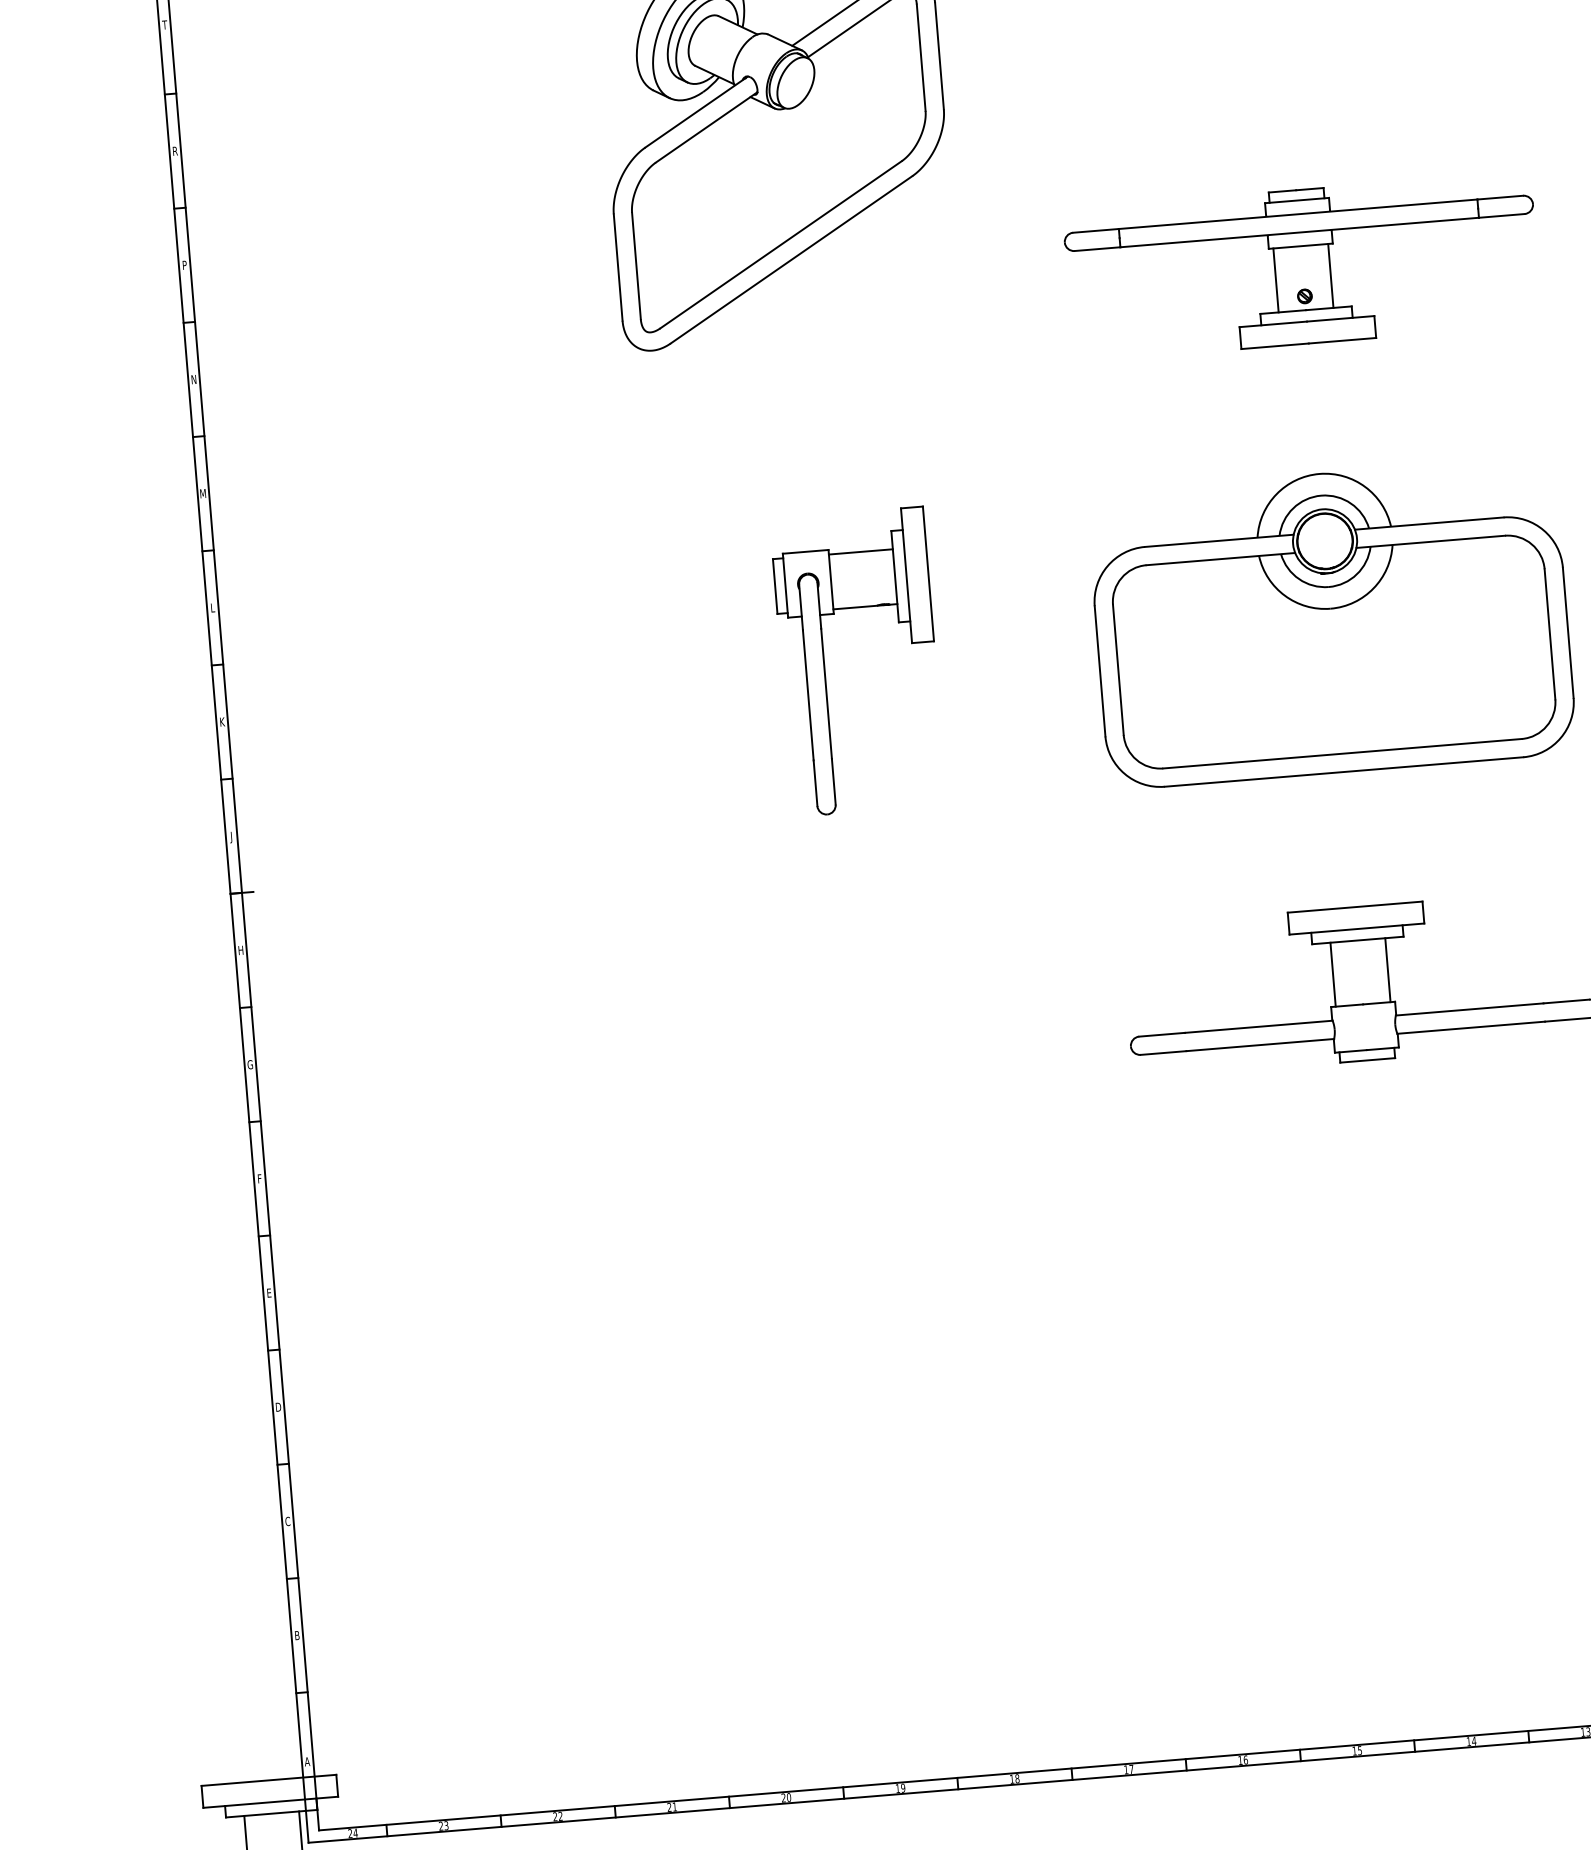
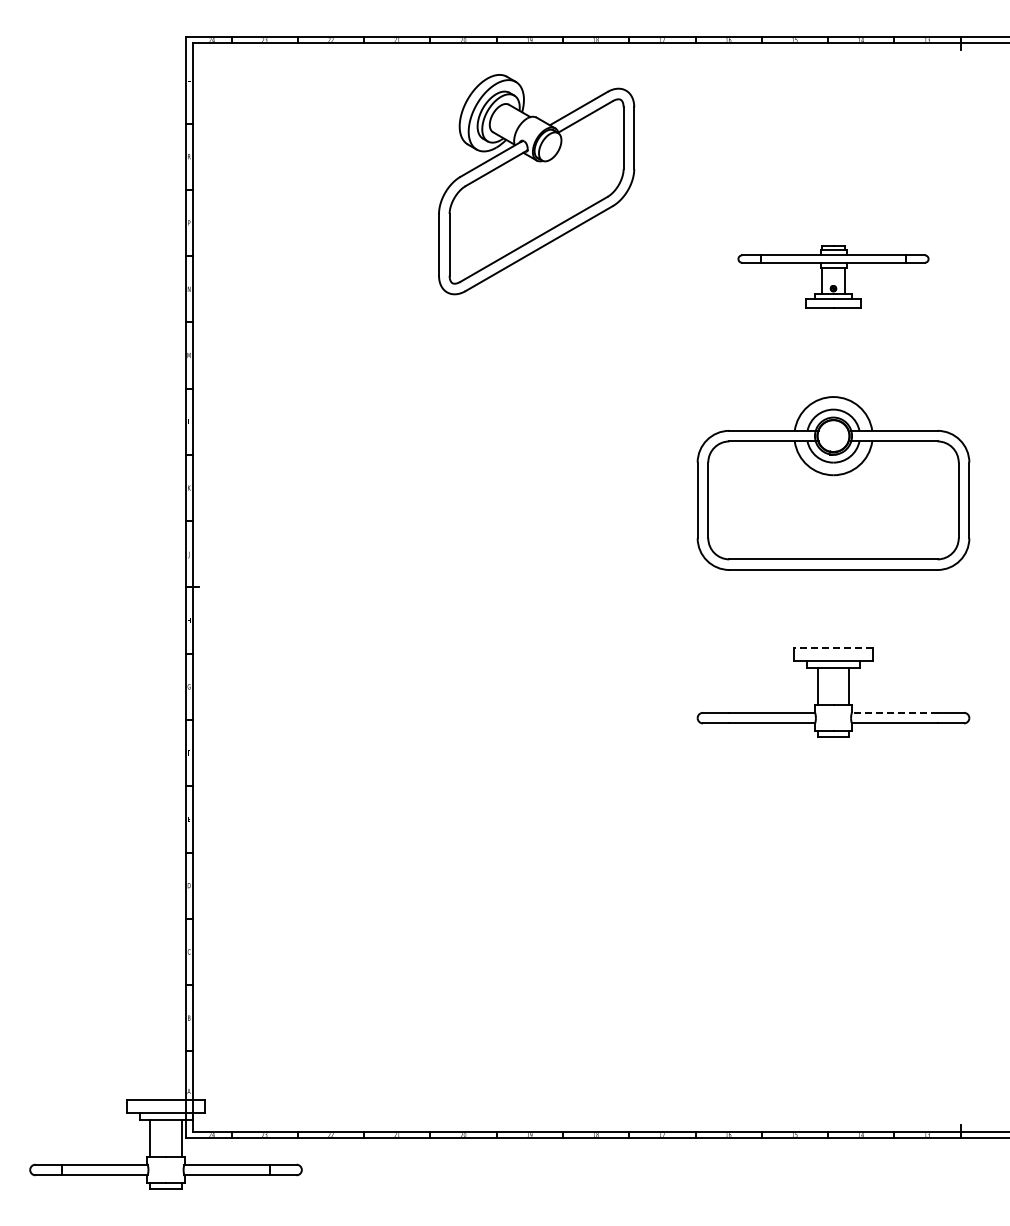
part: (1302, 266) -> (833, 276), size x0.7
part: (825, 664) -> (539, 483), removed
line: (1355, 907) -> (833, 648), solid -> dashed
line: (1469, 1008) -> (894, 712), solid -> dashed

